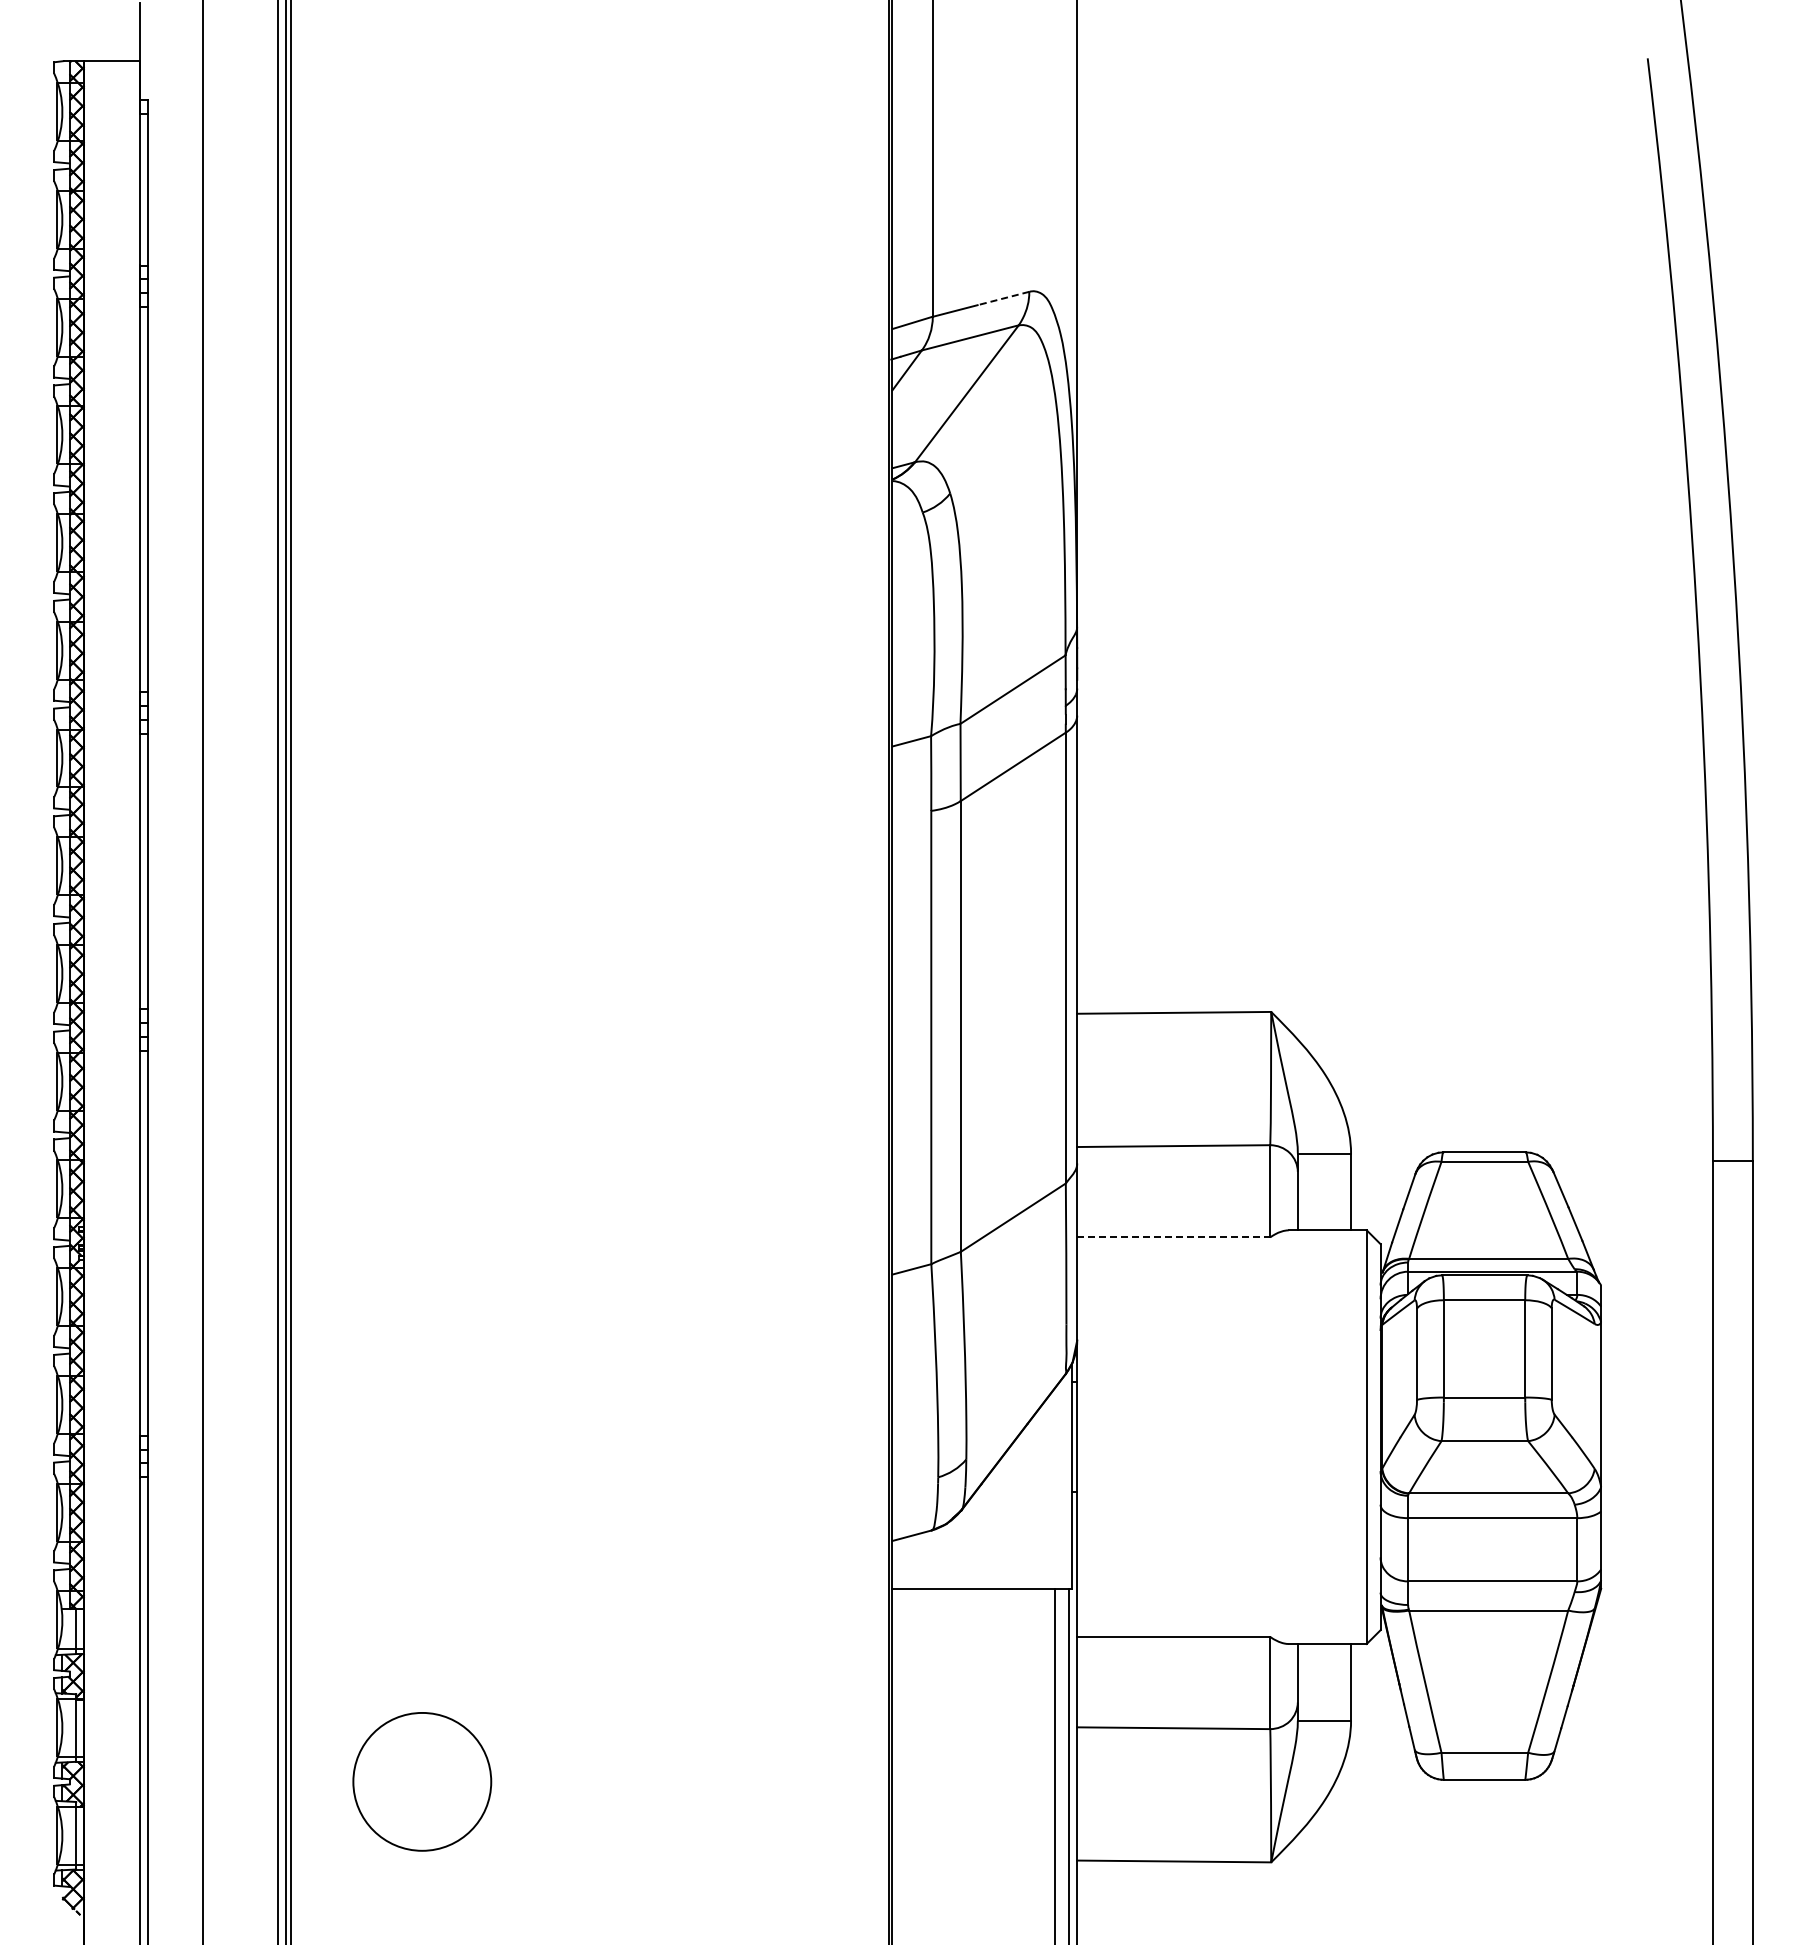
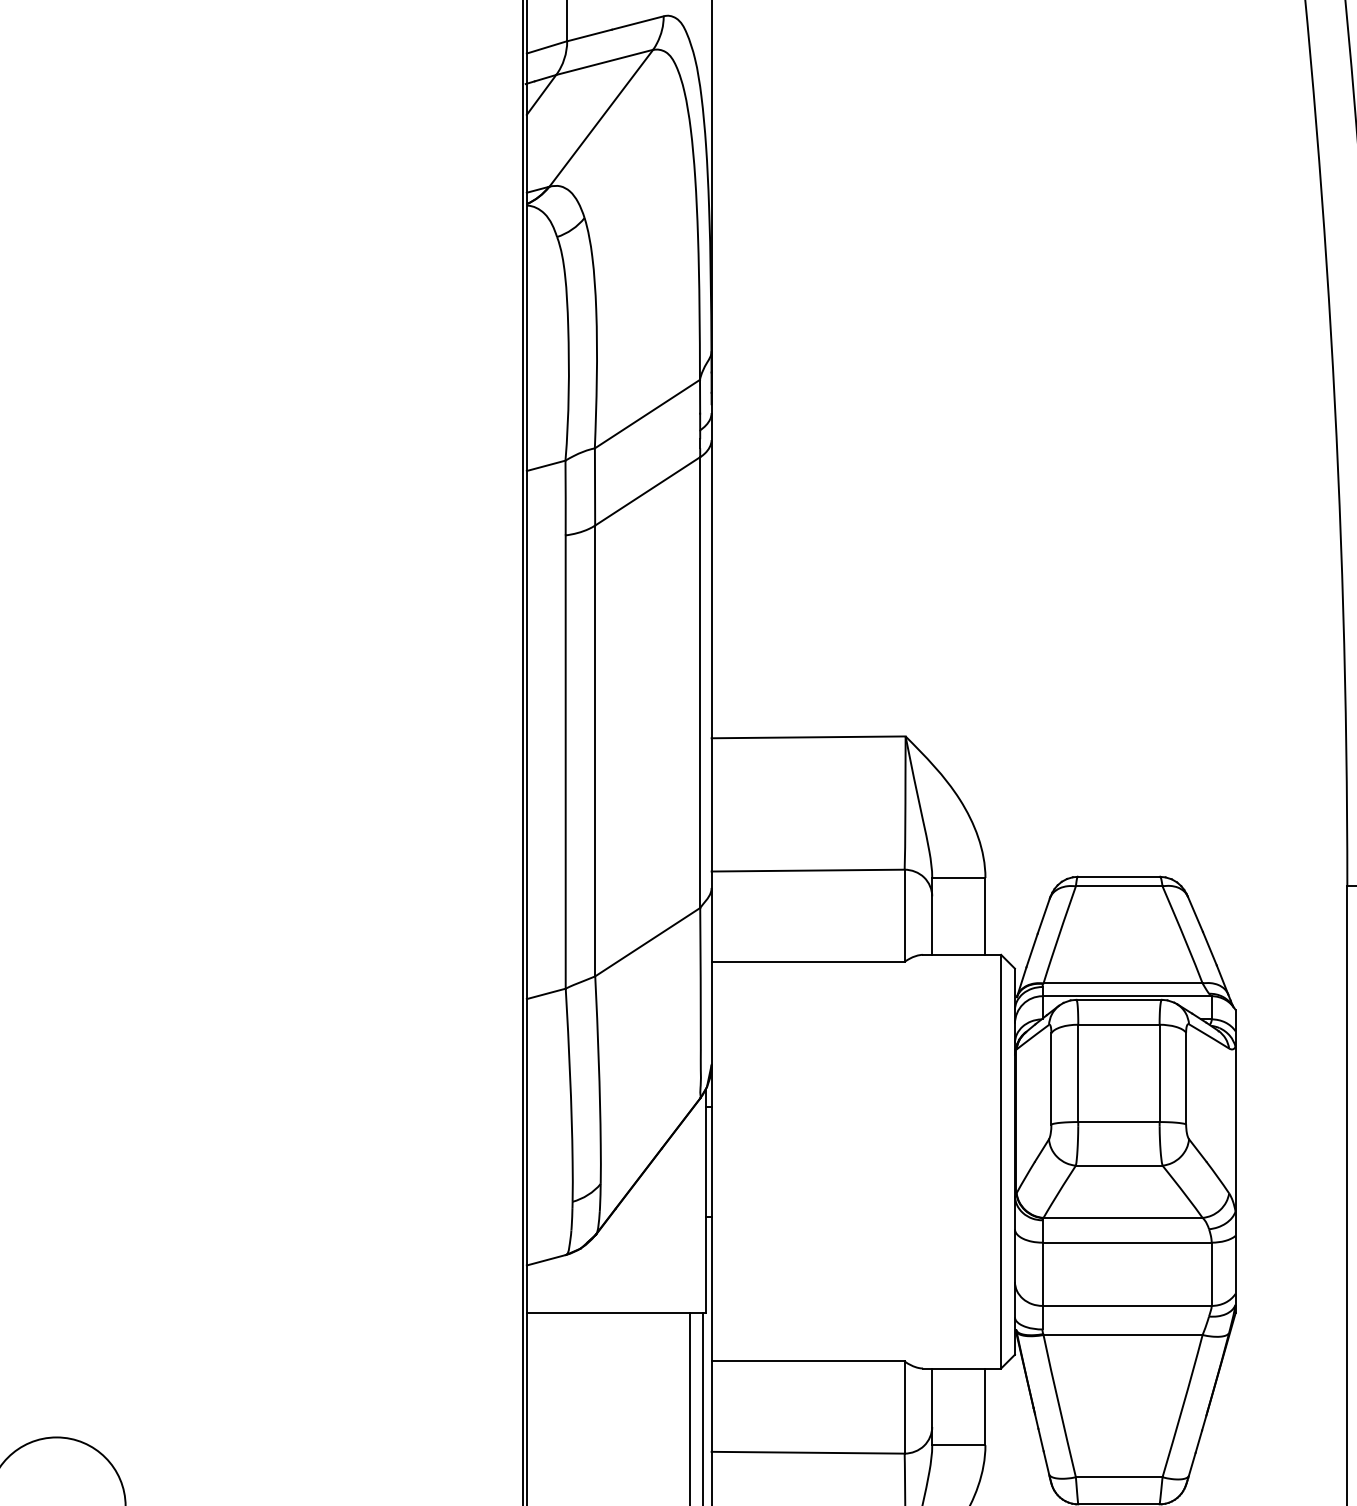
line: (1003, 298) -> (637, 23), dashed -> solid
line: (1173, 1237) -> (807, 962), dashed -> solid

